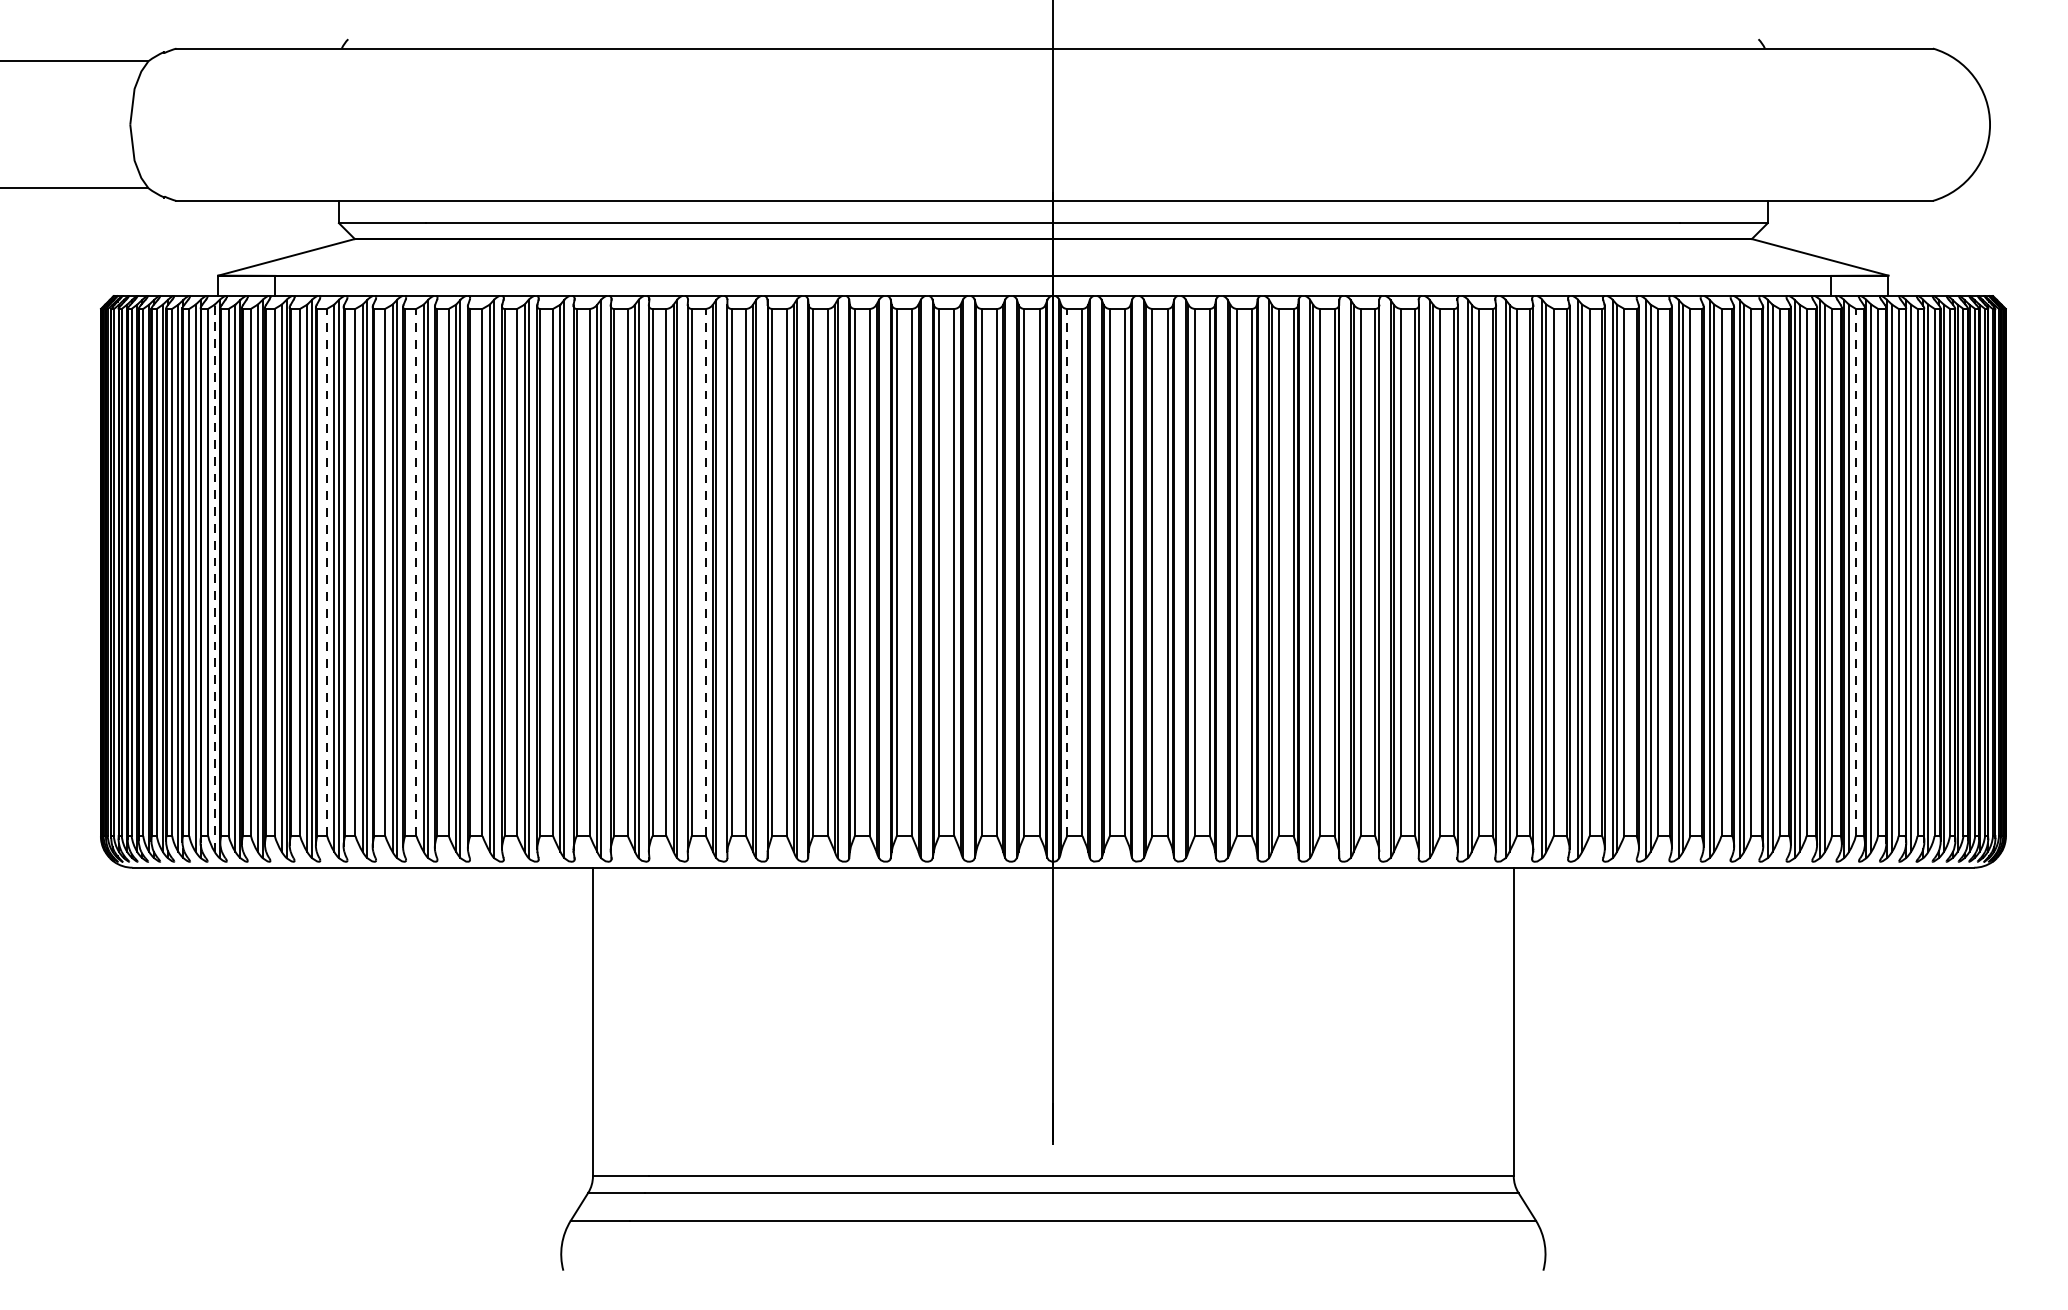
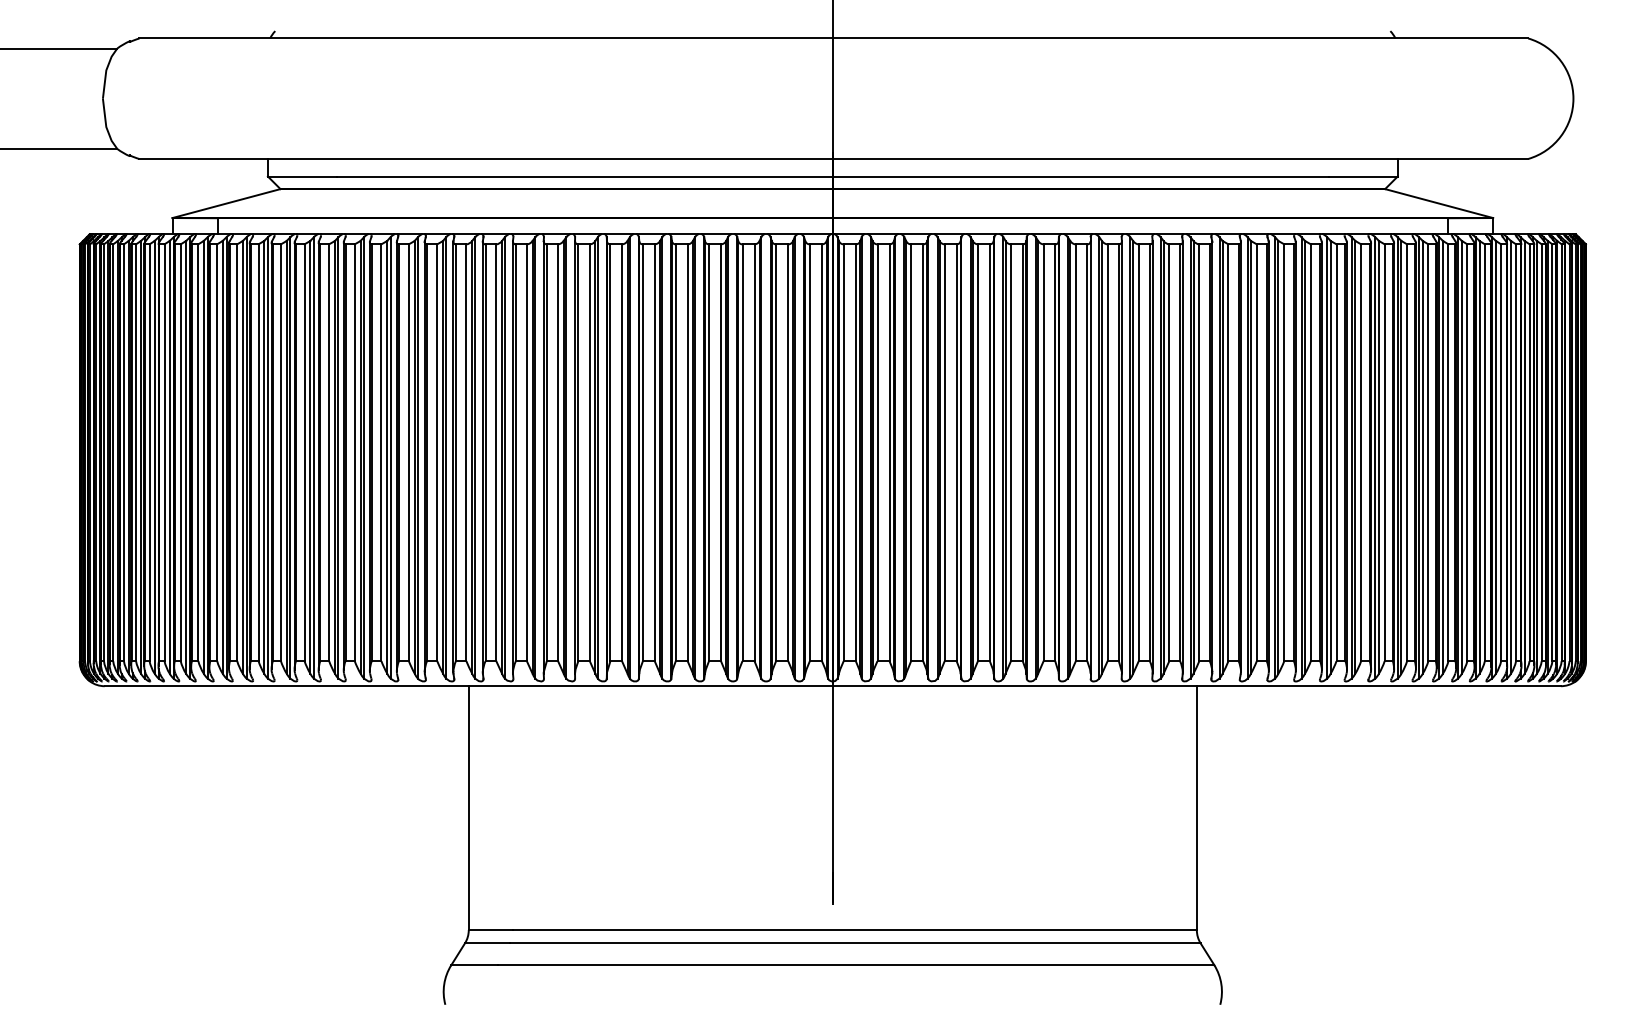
line: (327, 572) -> (258, 452), dashed -> solid
line: (416, 572) -> (329, 452), dashed -> solid
line: (706, 572) -> (558, 452), dashed -> solid
line: (1066, 572) -> (843, 452), dashed -> solid
line: (1856, 572) -> (1467, 452), dashed -> solid
line: (214, 577) -> (169, 456), dashed -> solid

